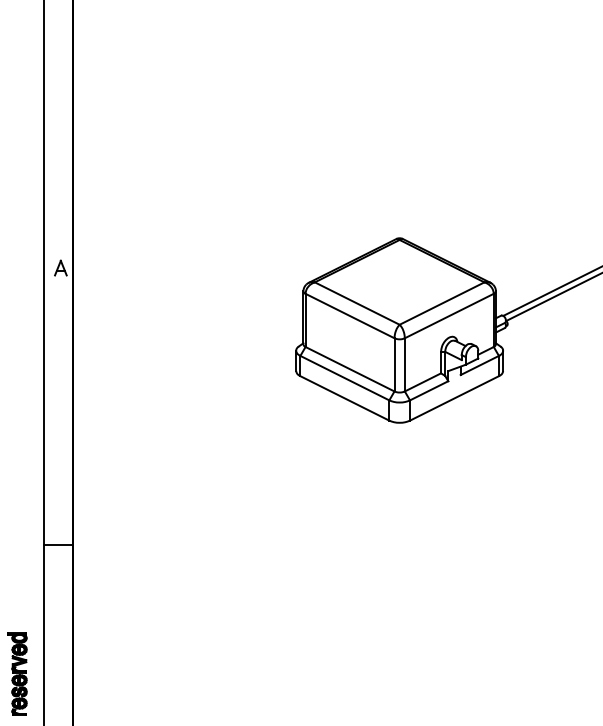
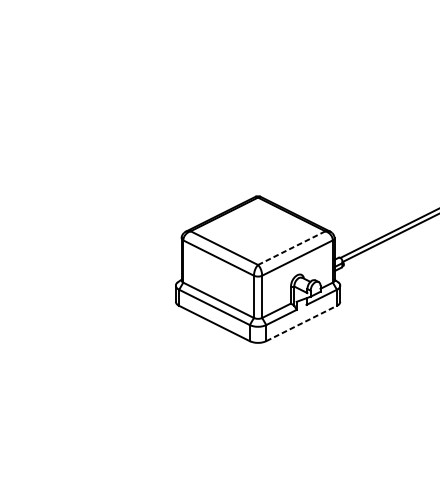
line: (441, 303) -> (291, 248), solid -> dashed
line: (454, 398) -> (301, 323), solid -> dashed

